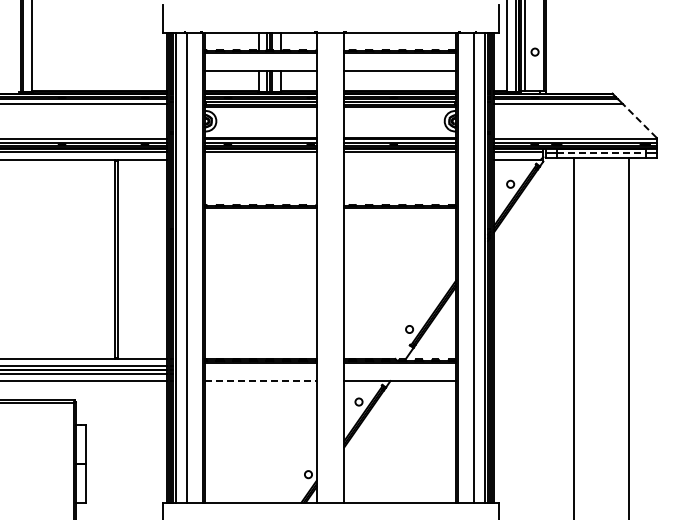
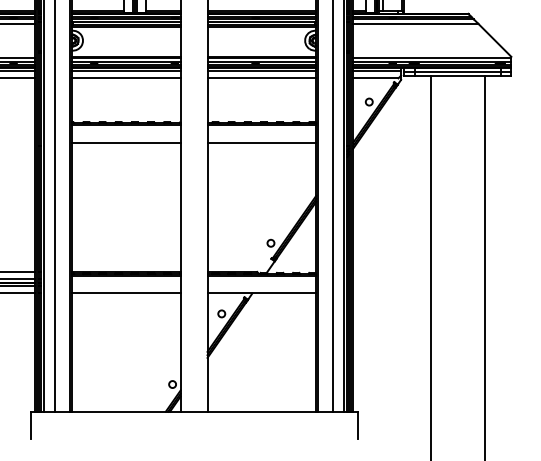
line: (639, 120) -> (494, 39), dashed -> solid
line: (601, 153) -> (457, 72), dashed -> solid
line: (260, 159) -> (125, 77), added
line: (400, 159) -> (262, 77), added
line: (260, 226) -> (125, 143), added
line: (400, 226) -> (262, 143), added
line: (260, 381) -> (125, 293), dashed -> solid

